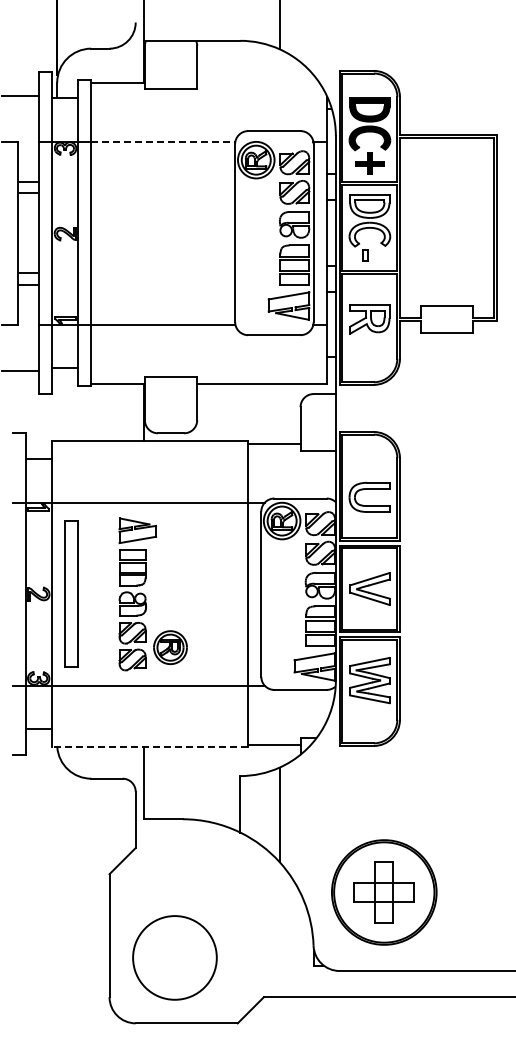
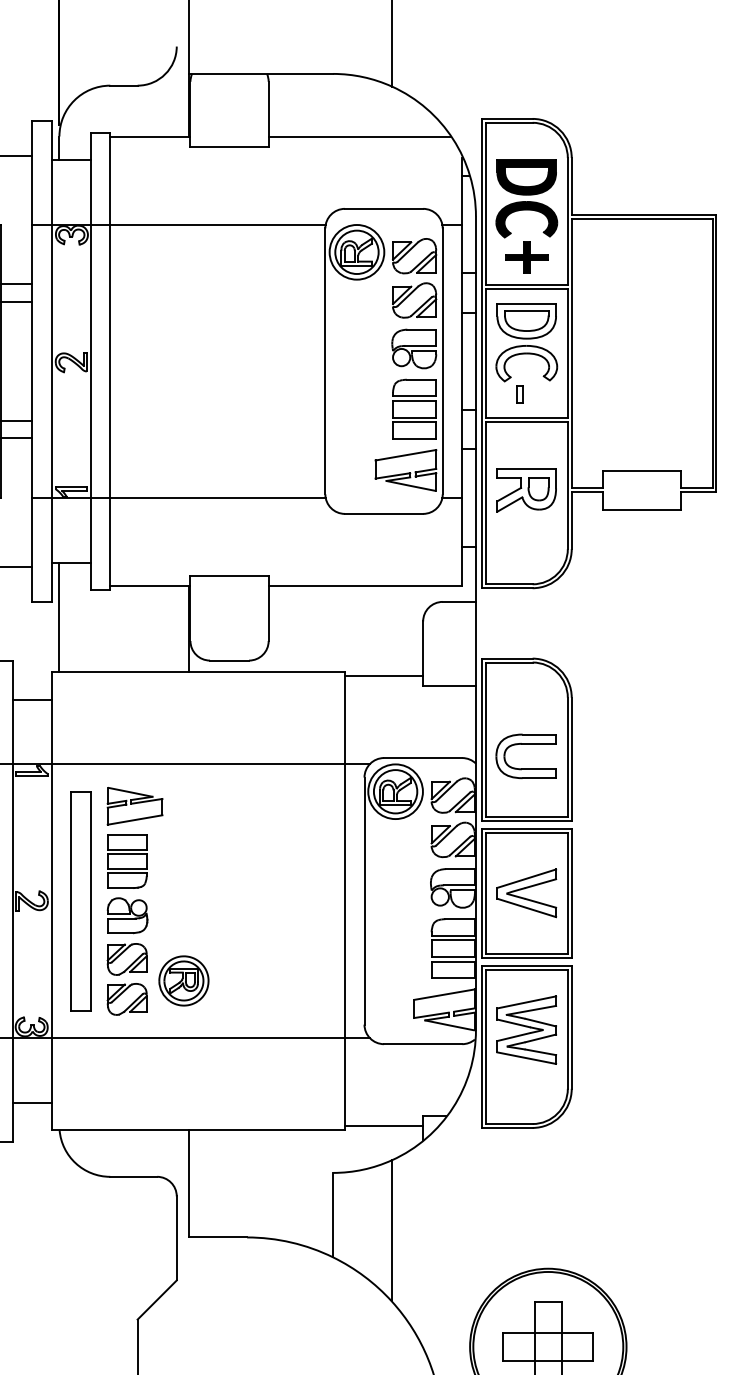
line: (257, 82) -> (358, 136), added
line: (163, 141) -> (218, 224), dashed -> solid
line: (57, 404) -> (59, 617), added
part: (146, 596) -> (148, 904), moved
line: (149, 747) -> (197, 1130), dashed -> solid

